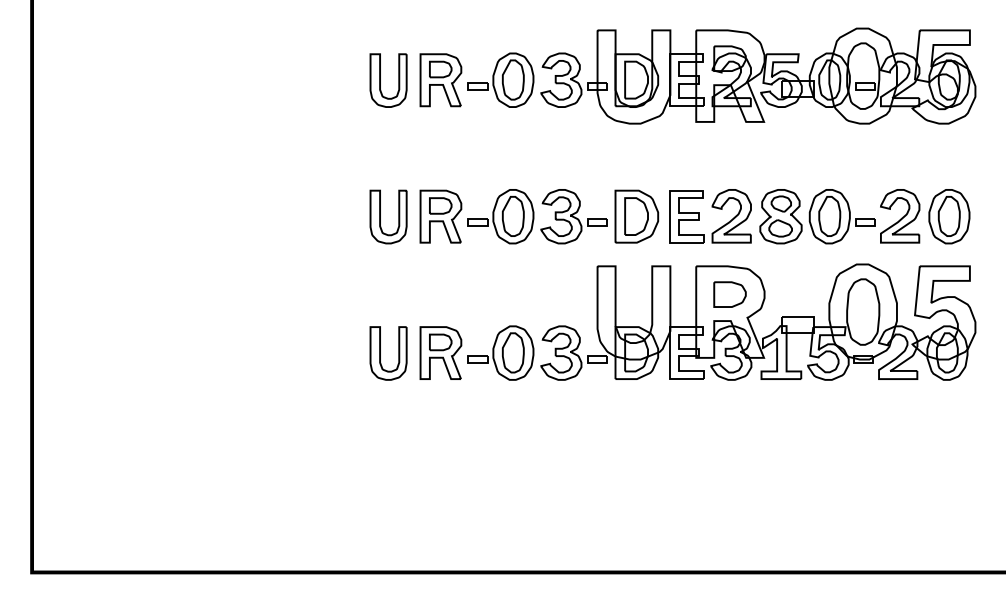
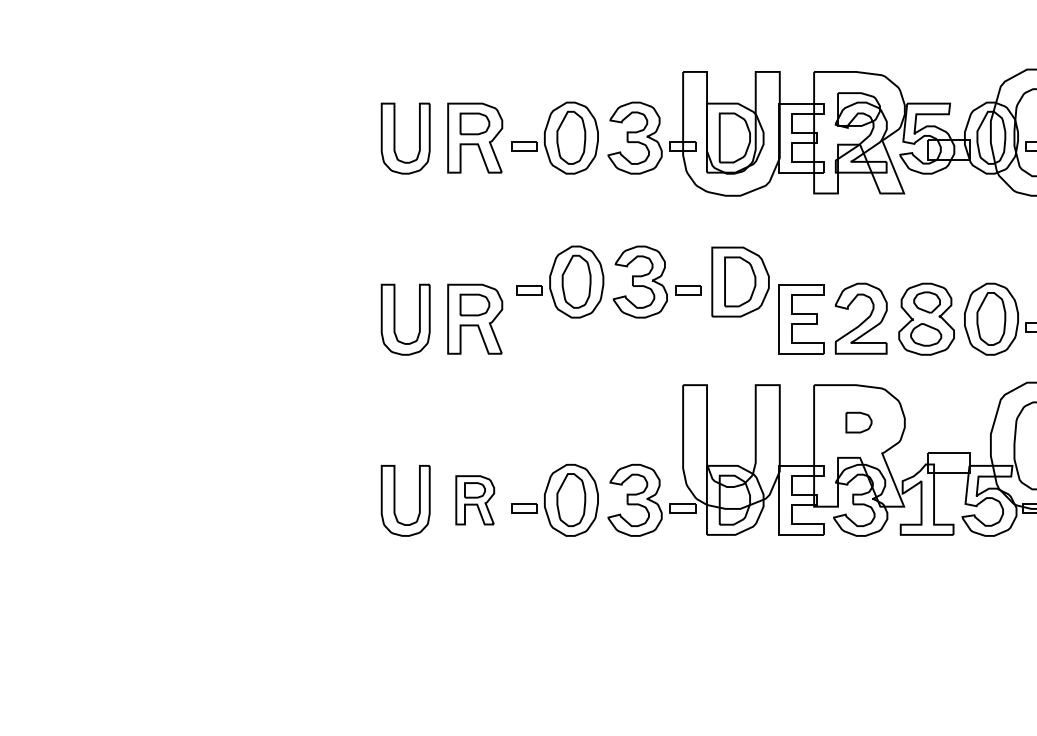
part: (563, 216) -> (643, 281), moved
part: (729, 294) -> (858, 422), size x0.6
part: (440, 352) -> (474, 499), size x0.7

